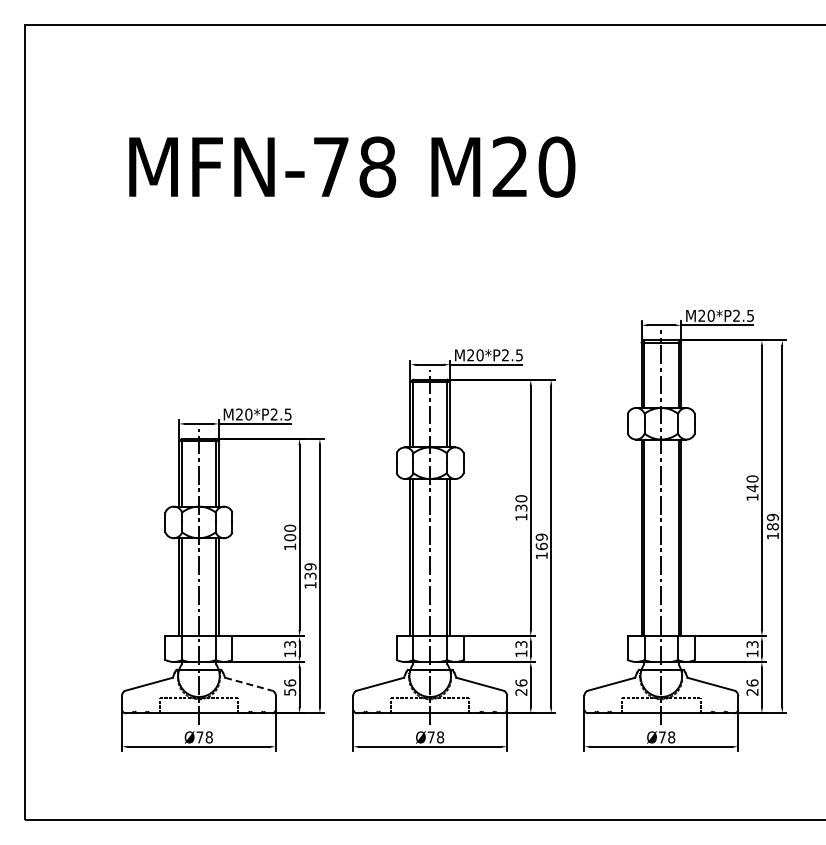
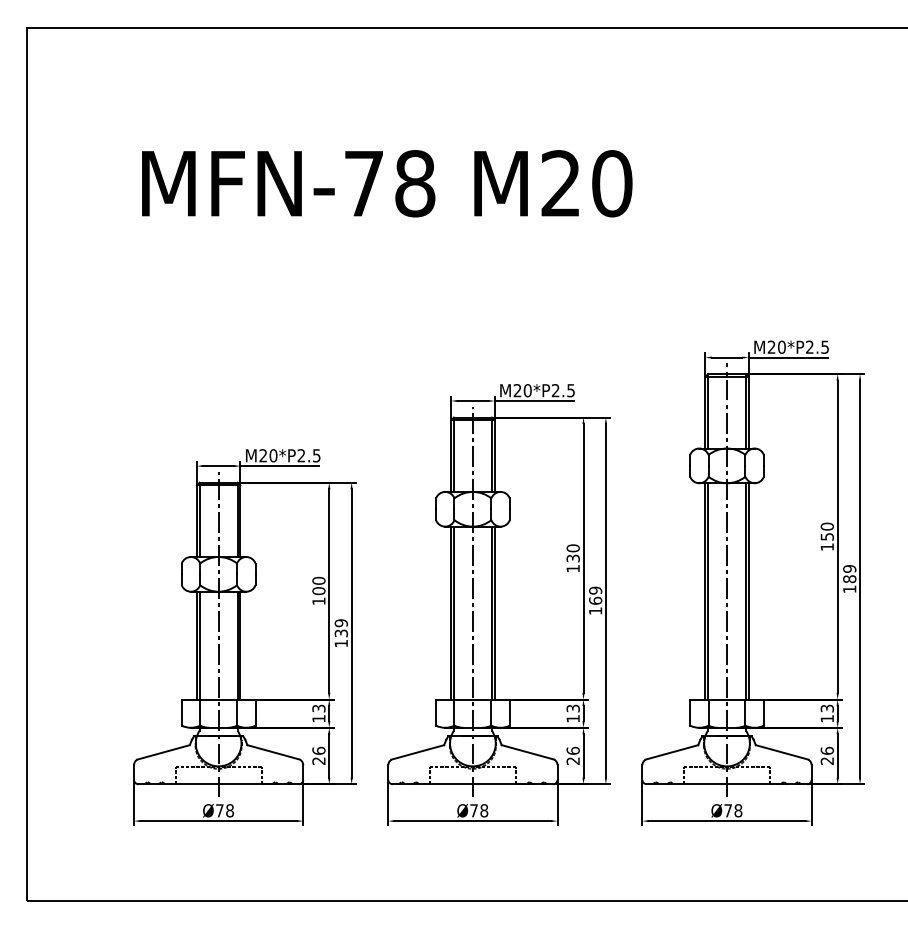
text: (752, 488) -> (827, 537), 140 -> 150
line: (248, 684) -> (273, 752), dashed -> solid
text: (290, 692) -> (319, 761), 56 -> 26

